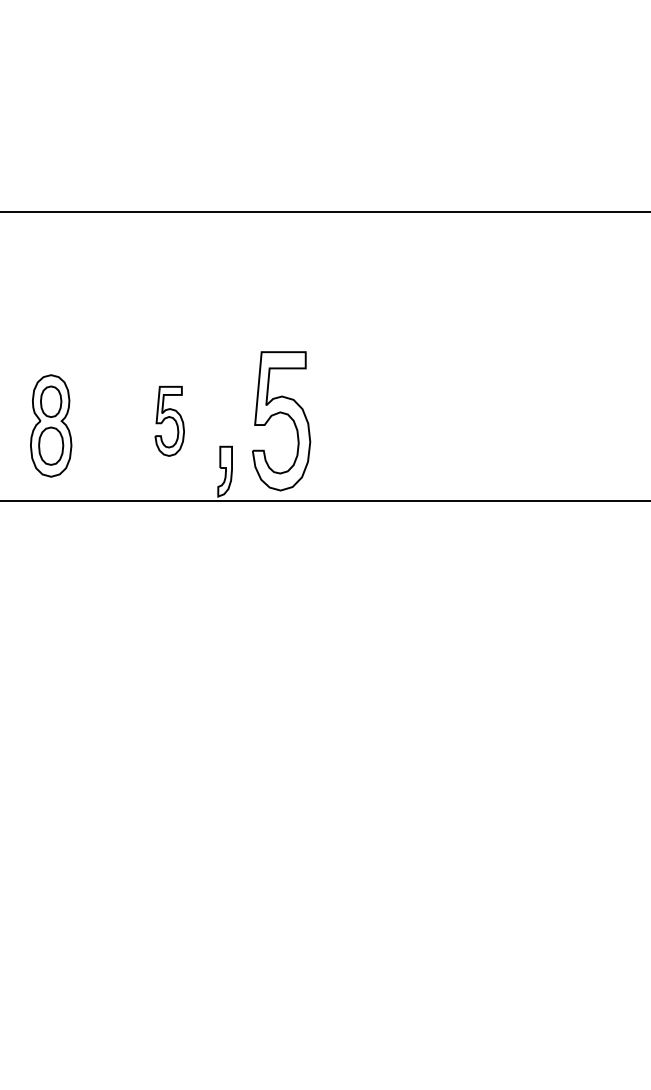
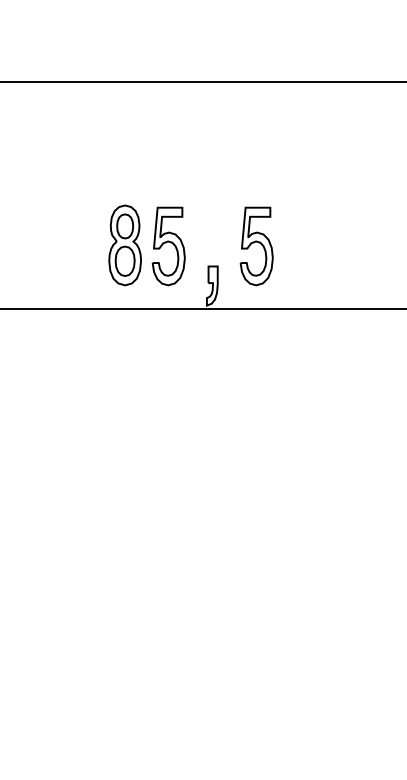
part: (169, 421) -> (168, 246), size x1.43
part: (281, 421) -> (256, 246), size x0.71
part: (51, 425) -> (125, 245), moved

